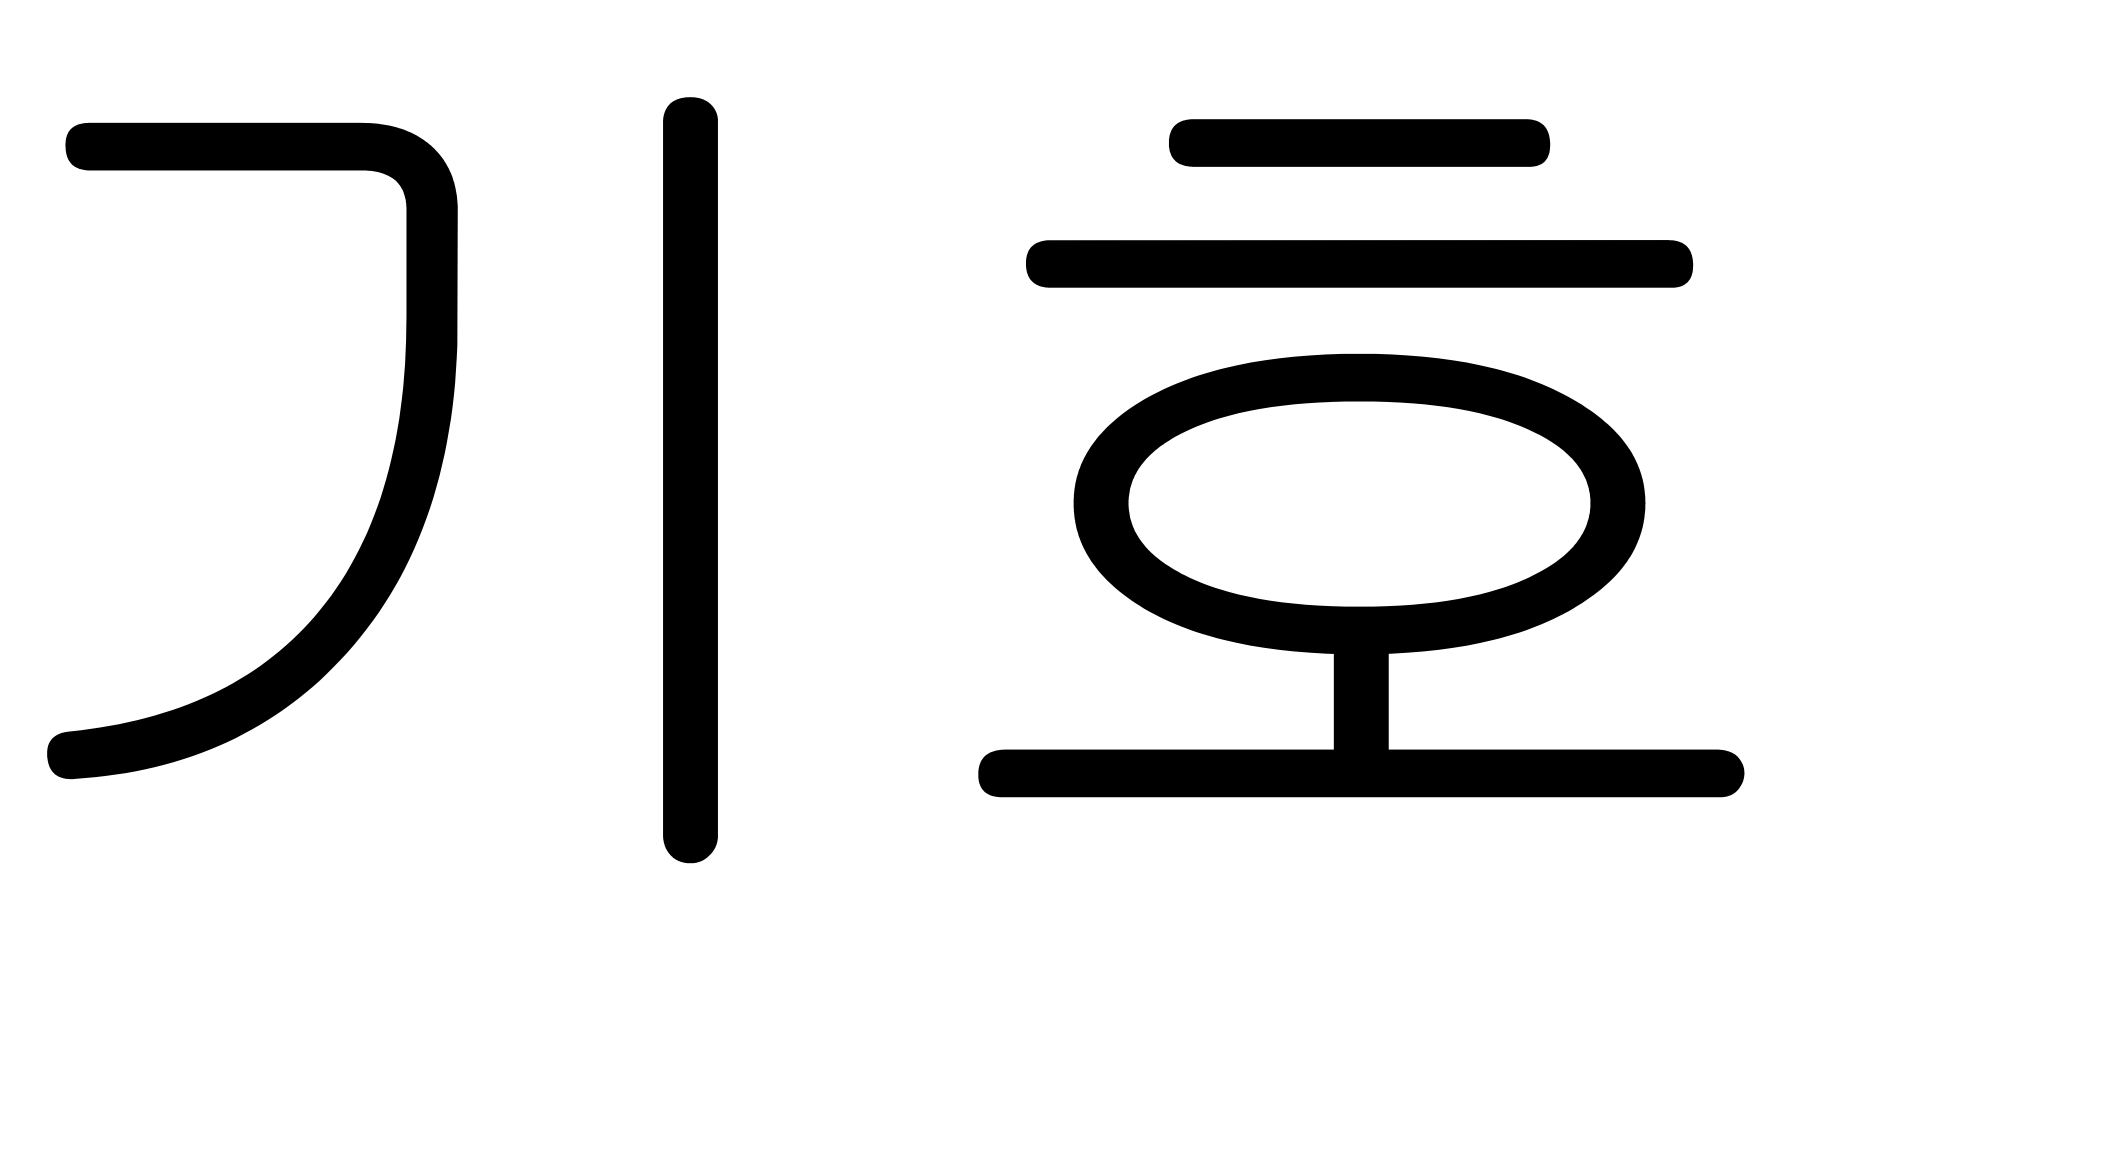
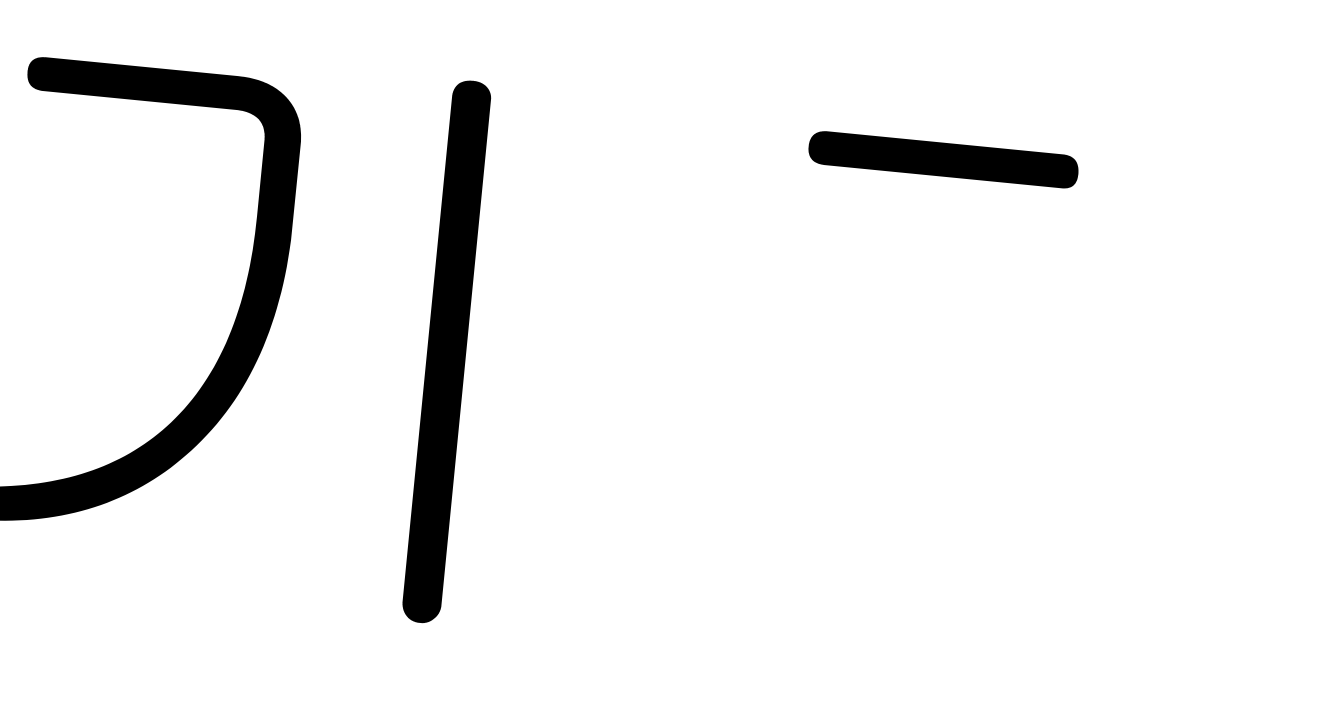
fill: (1359, 263) -> (935, 244), removed
part: (1361, 575) -> (914, 465), removed

